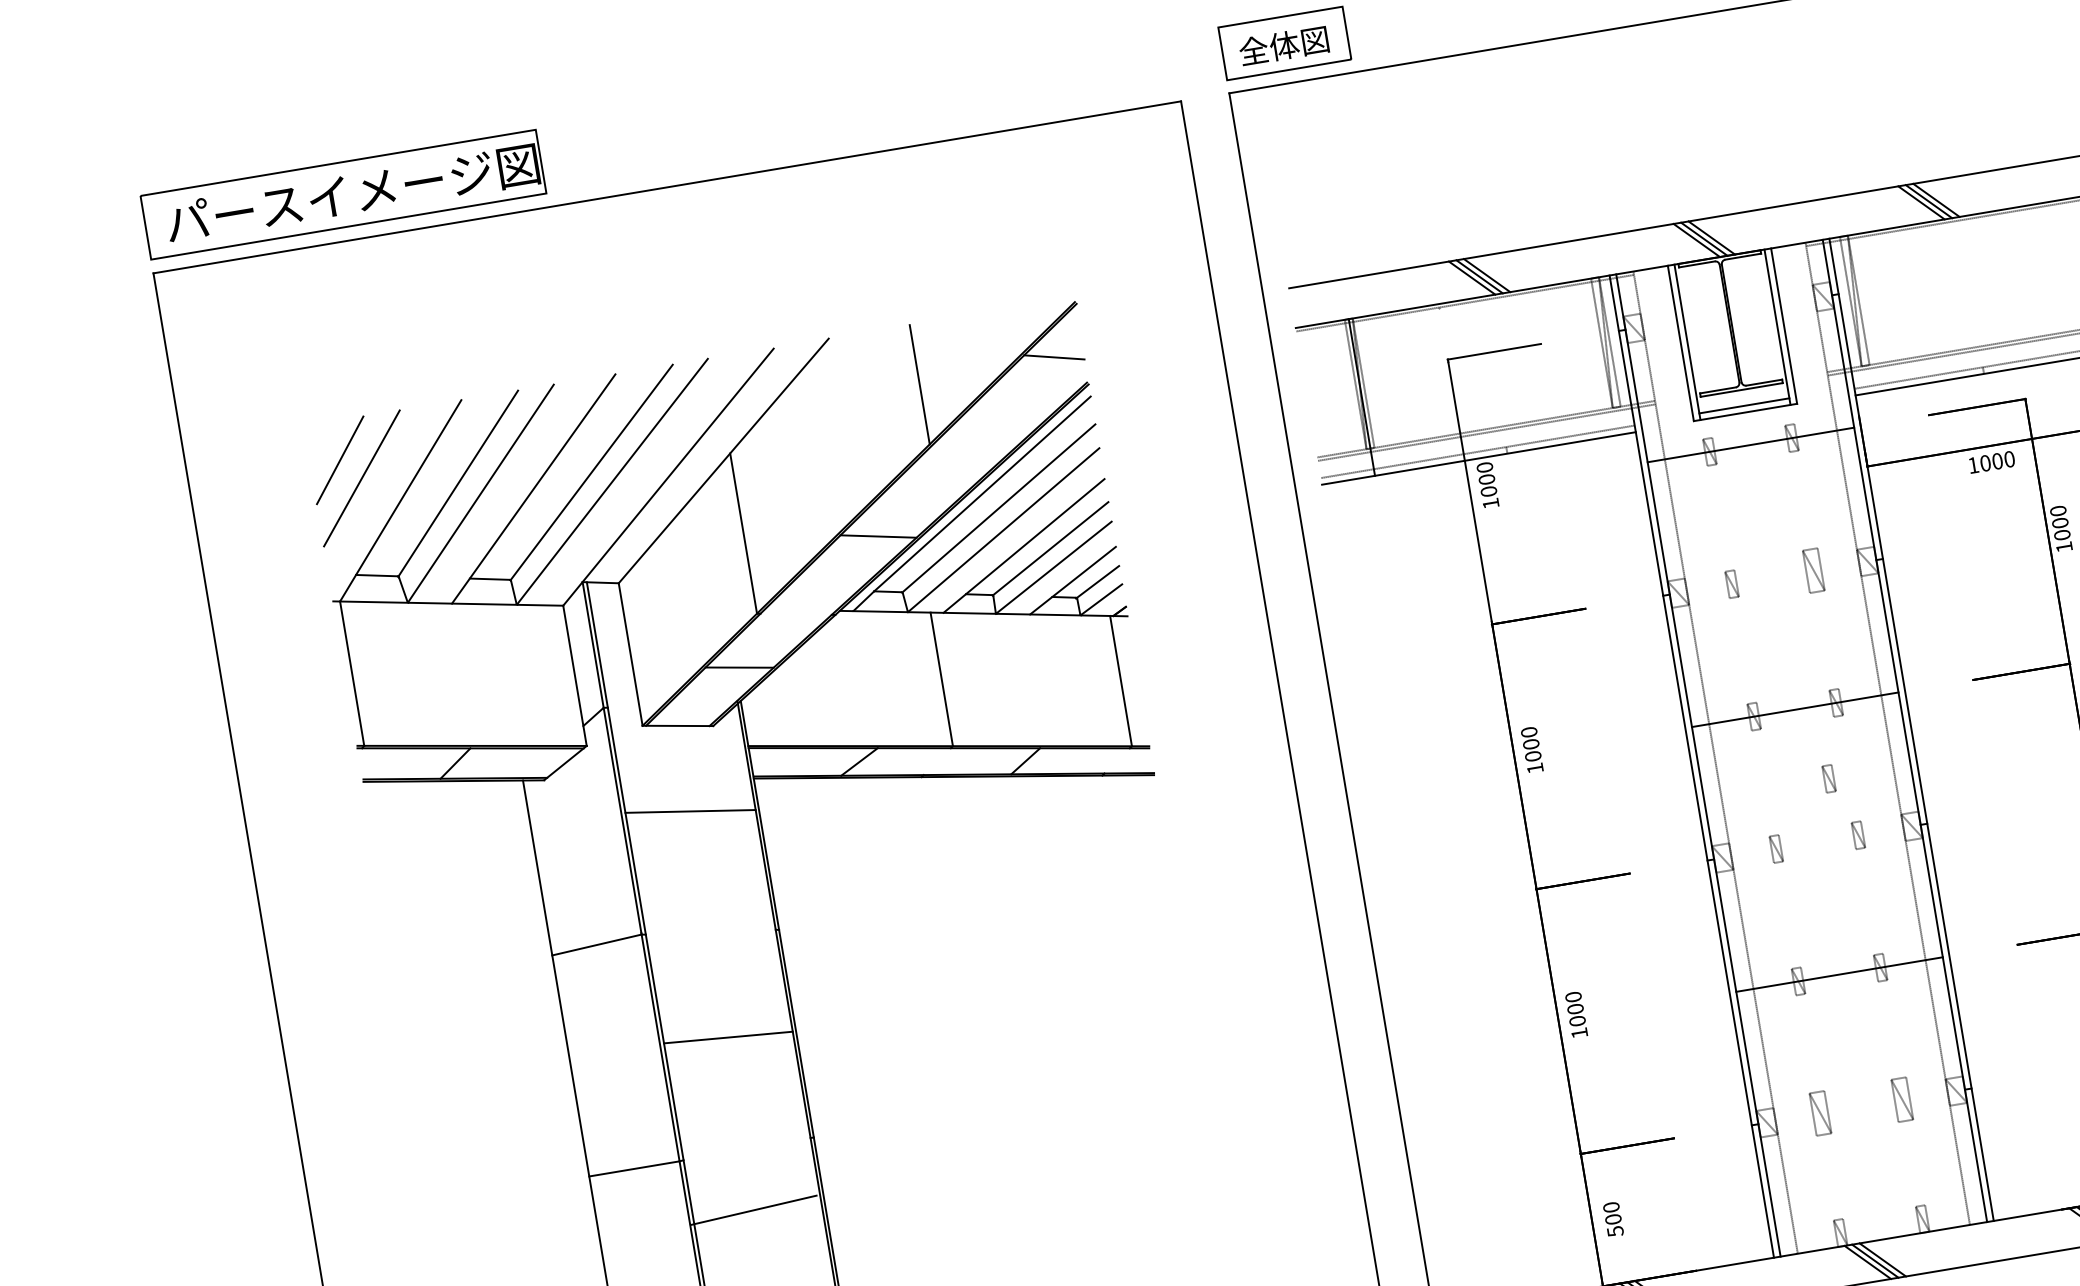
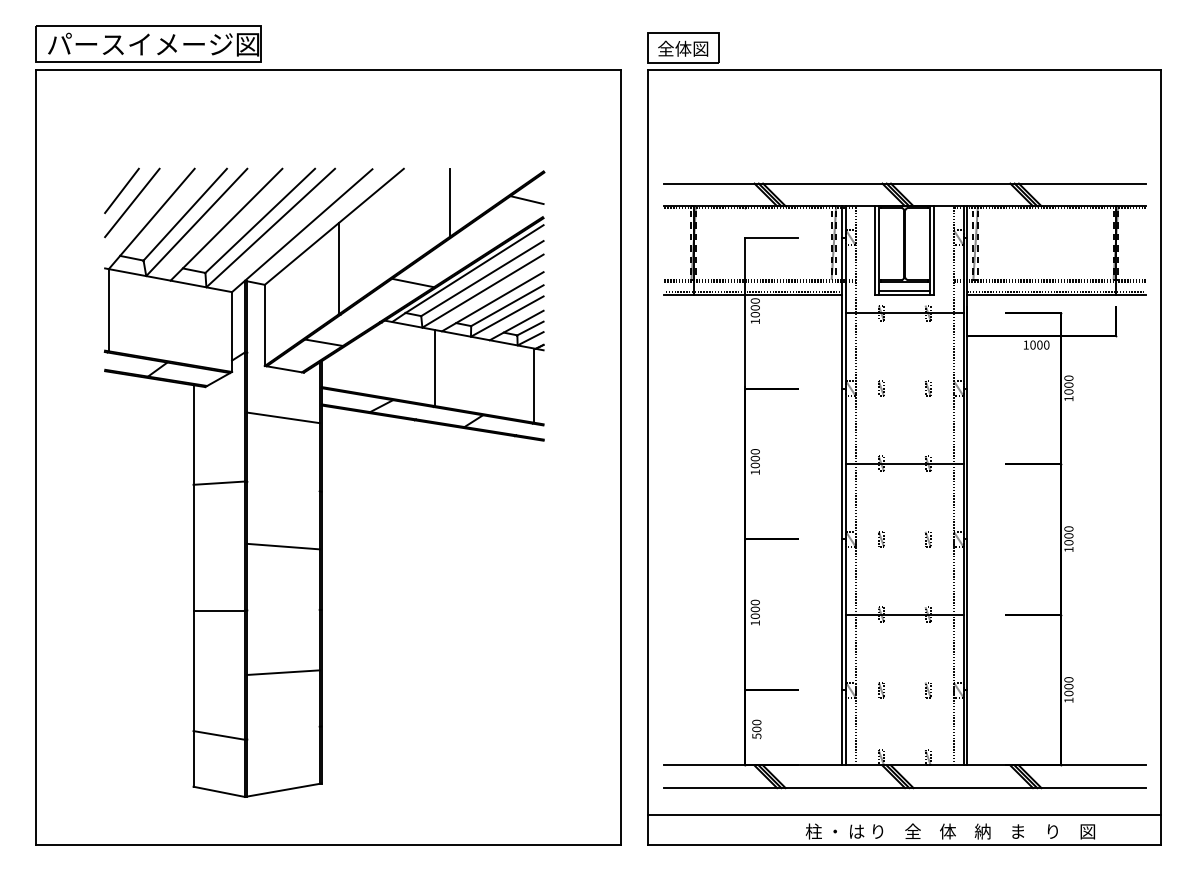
part: (1814, 570) -> (928, 388), size x0.62
part: (1828, 779) -> (916, 505), removed
part: (1903, 1100) -> (928, 690), size x0.62
part: (1820, 1114) -> (881, 690), size x0.62
line: (753, 1210) -> (283, 672), moved

